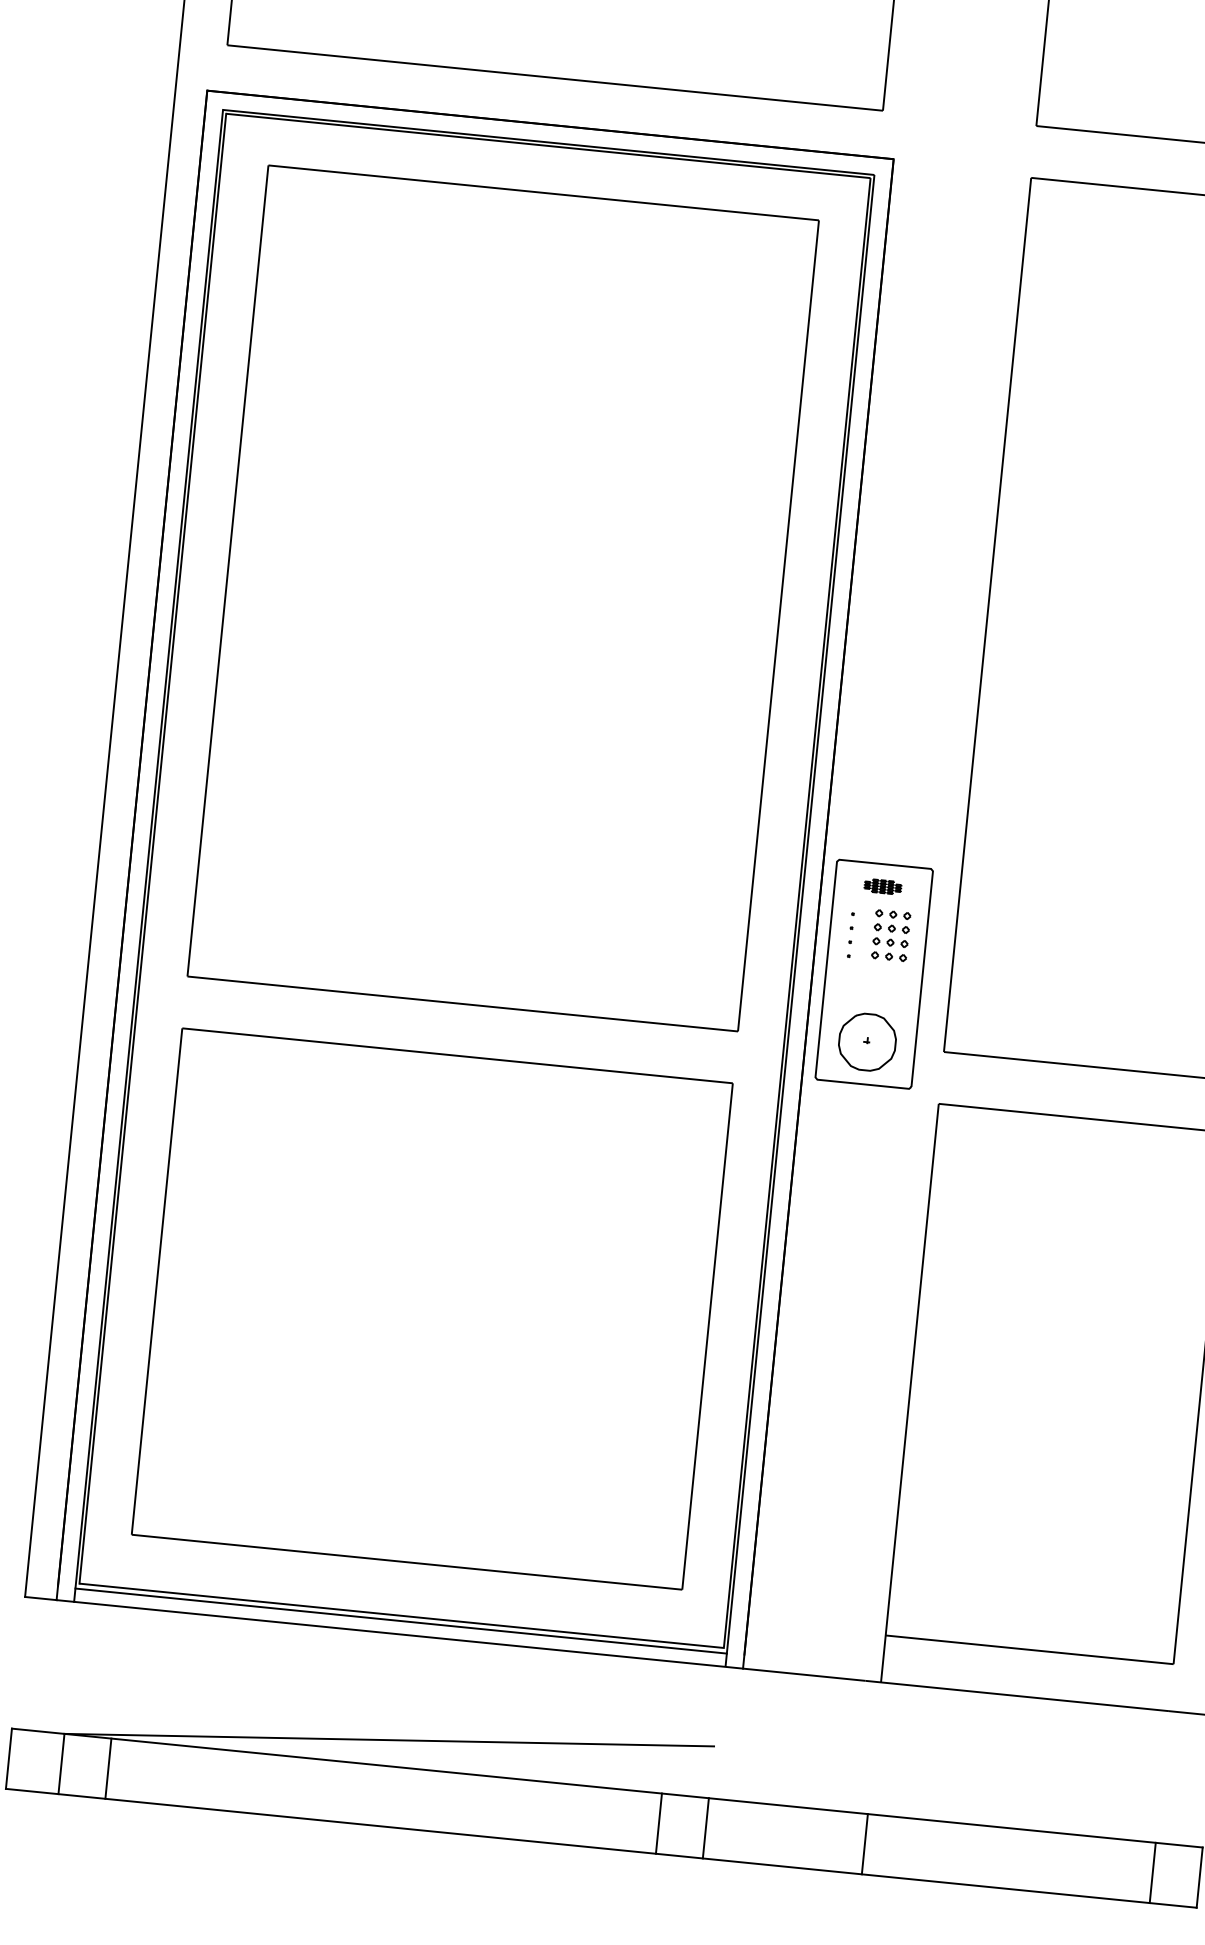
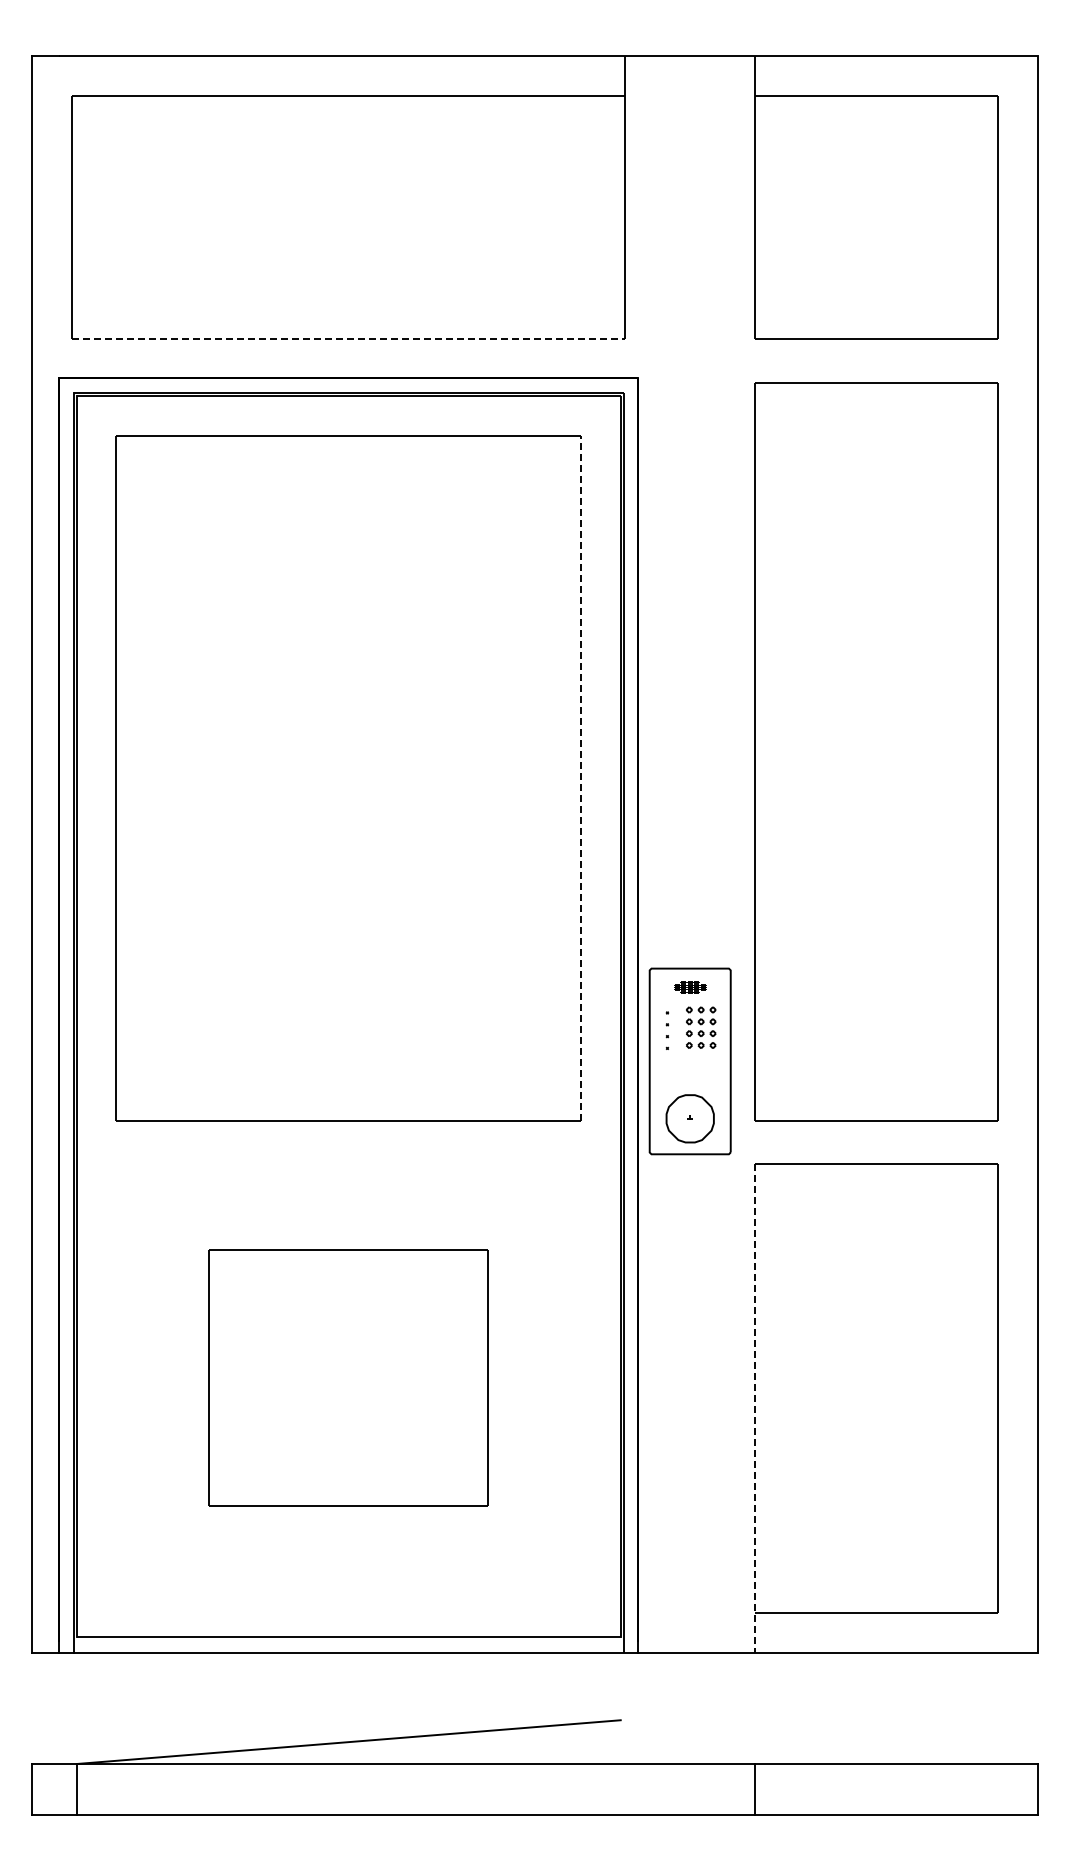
line: (554, 77) -> (348, 338), solid -> dashed
line: (779, 625) -> (581, 777), solid -> dashed
part: (432, 1308) -> (348, 1377), size x0.6
line: (909, 1394) -> (754, 1409), solid -> dashed
line: (400, 1620) -> (348, 1641), removed
line: (108, 1768) -> (116, 1789), removed
line: (659, 1823) -> (581, 1789), removed
line: (705, 1828) -> (620, 1789), removed
line: (1153, 1873) -> (998, 1789), removed

